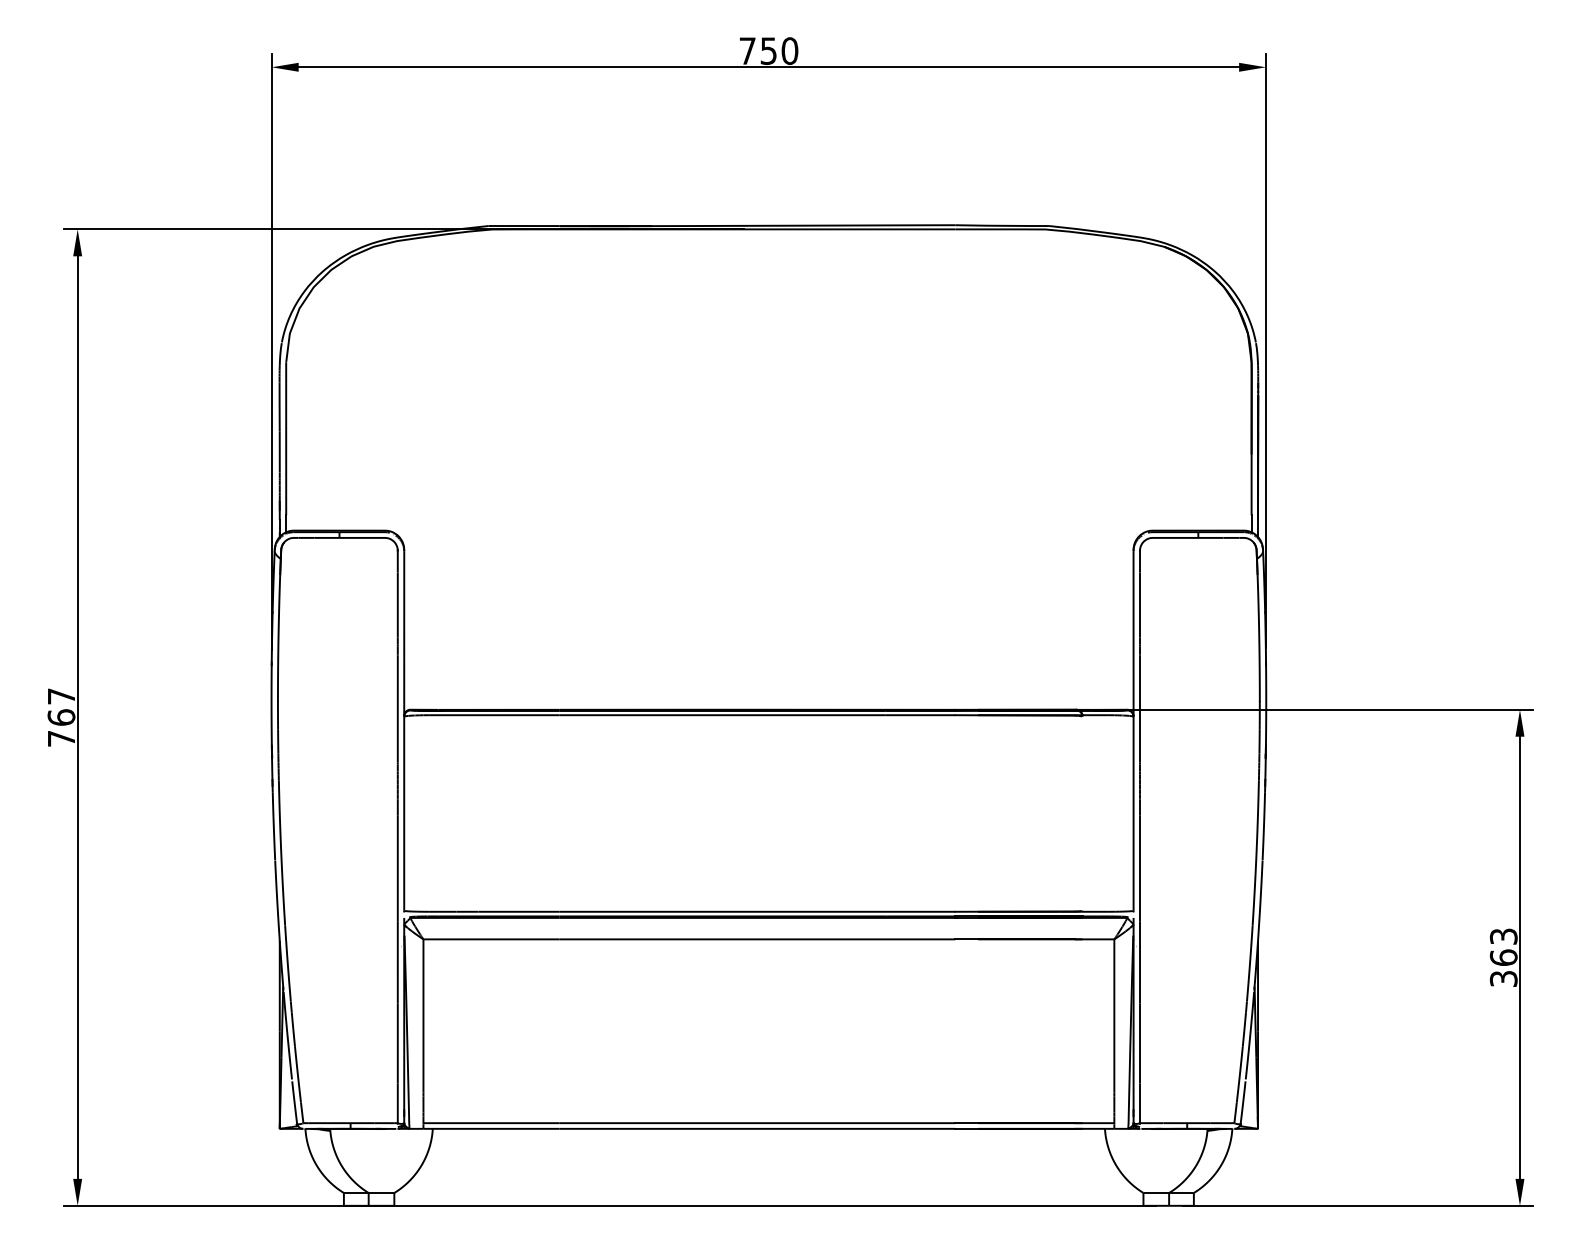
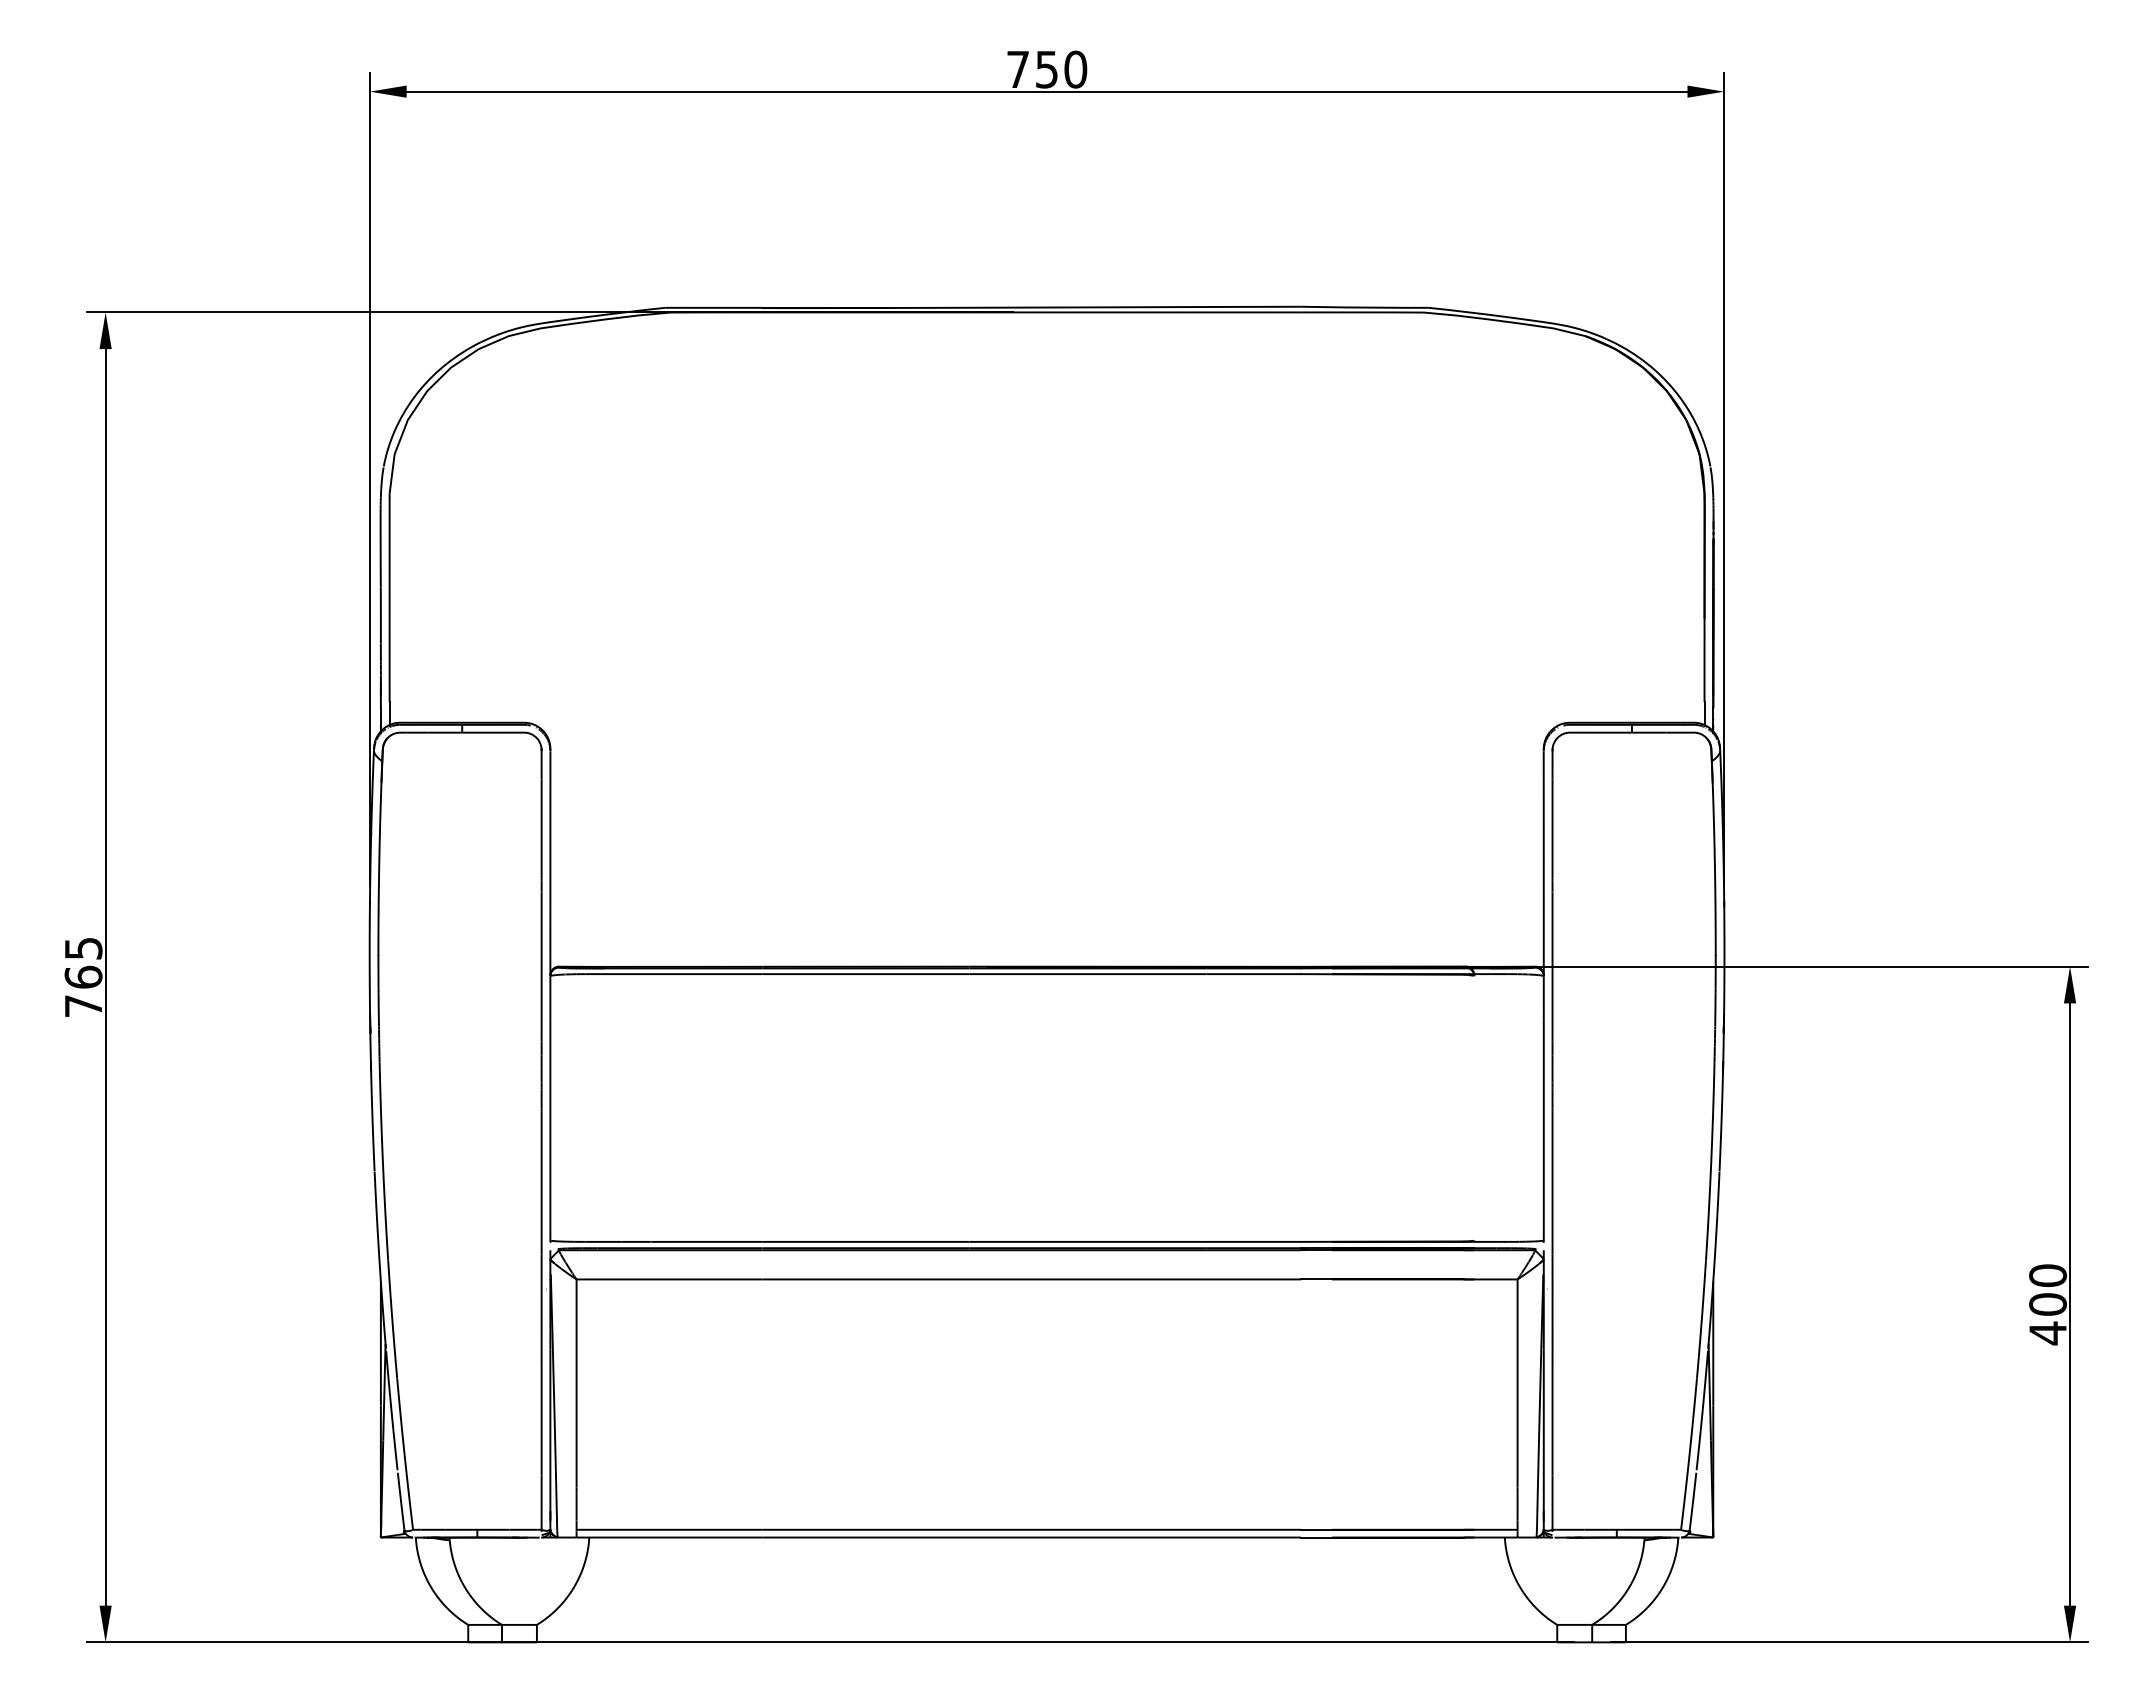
text: (61, 696) -> (83, 948), 767 -> 765
text: (1503, 957) -> (2047, 1304), 363 -> 400

